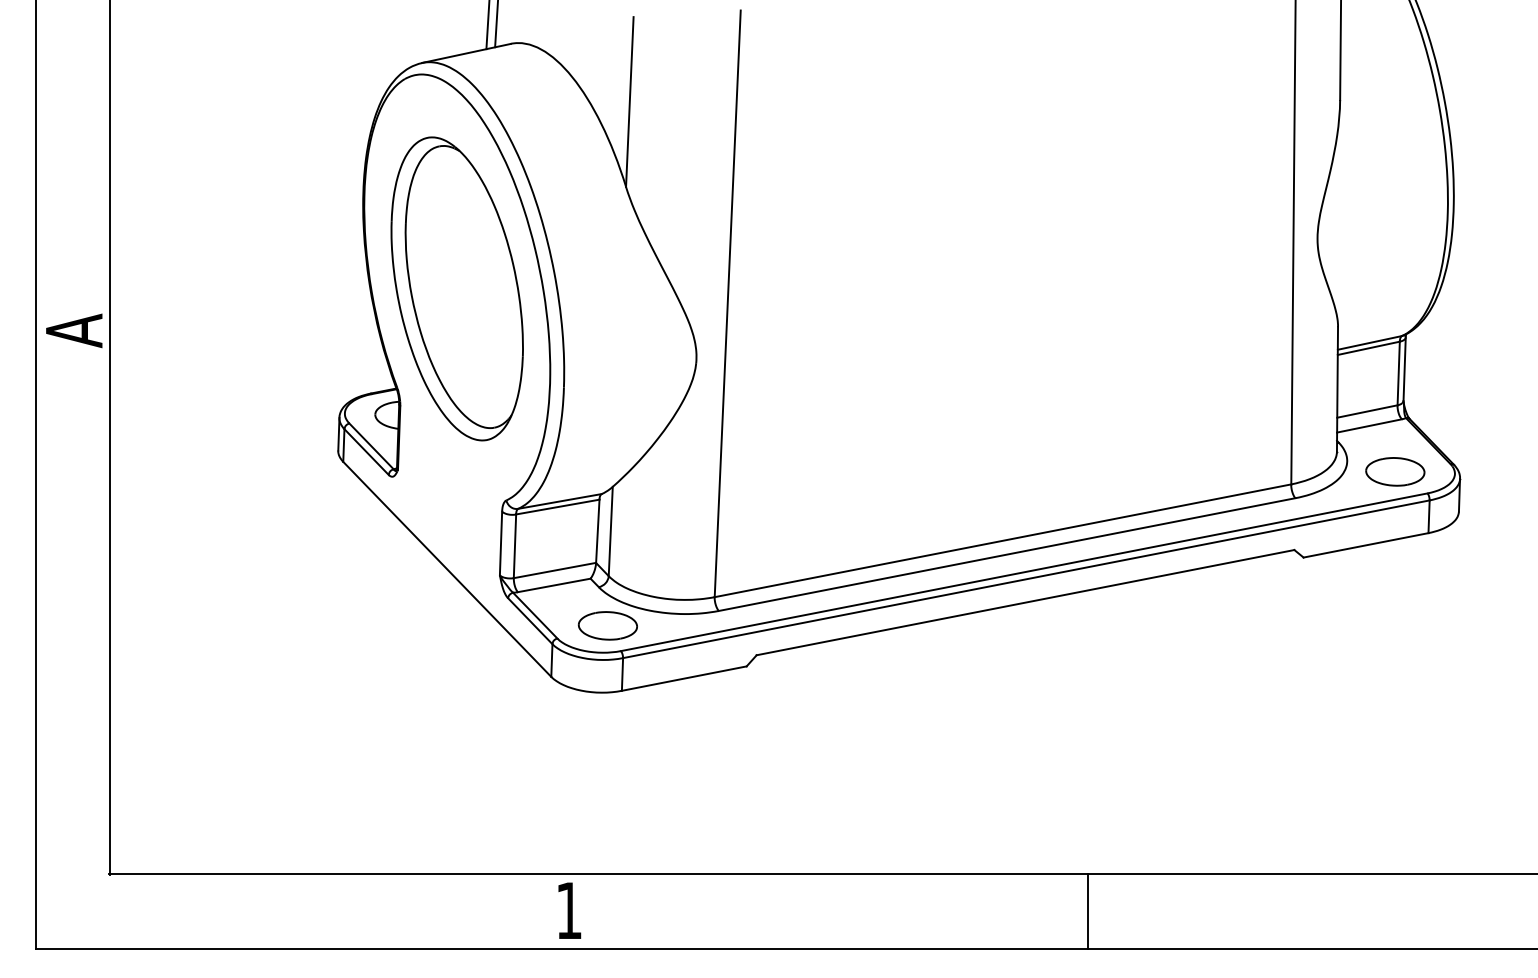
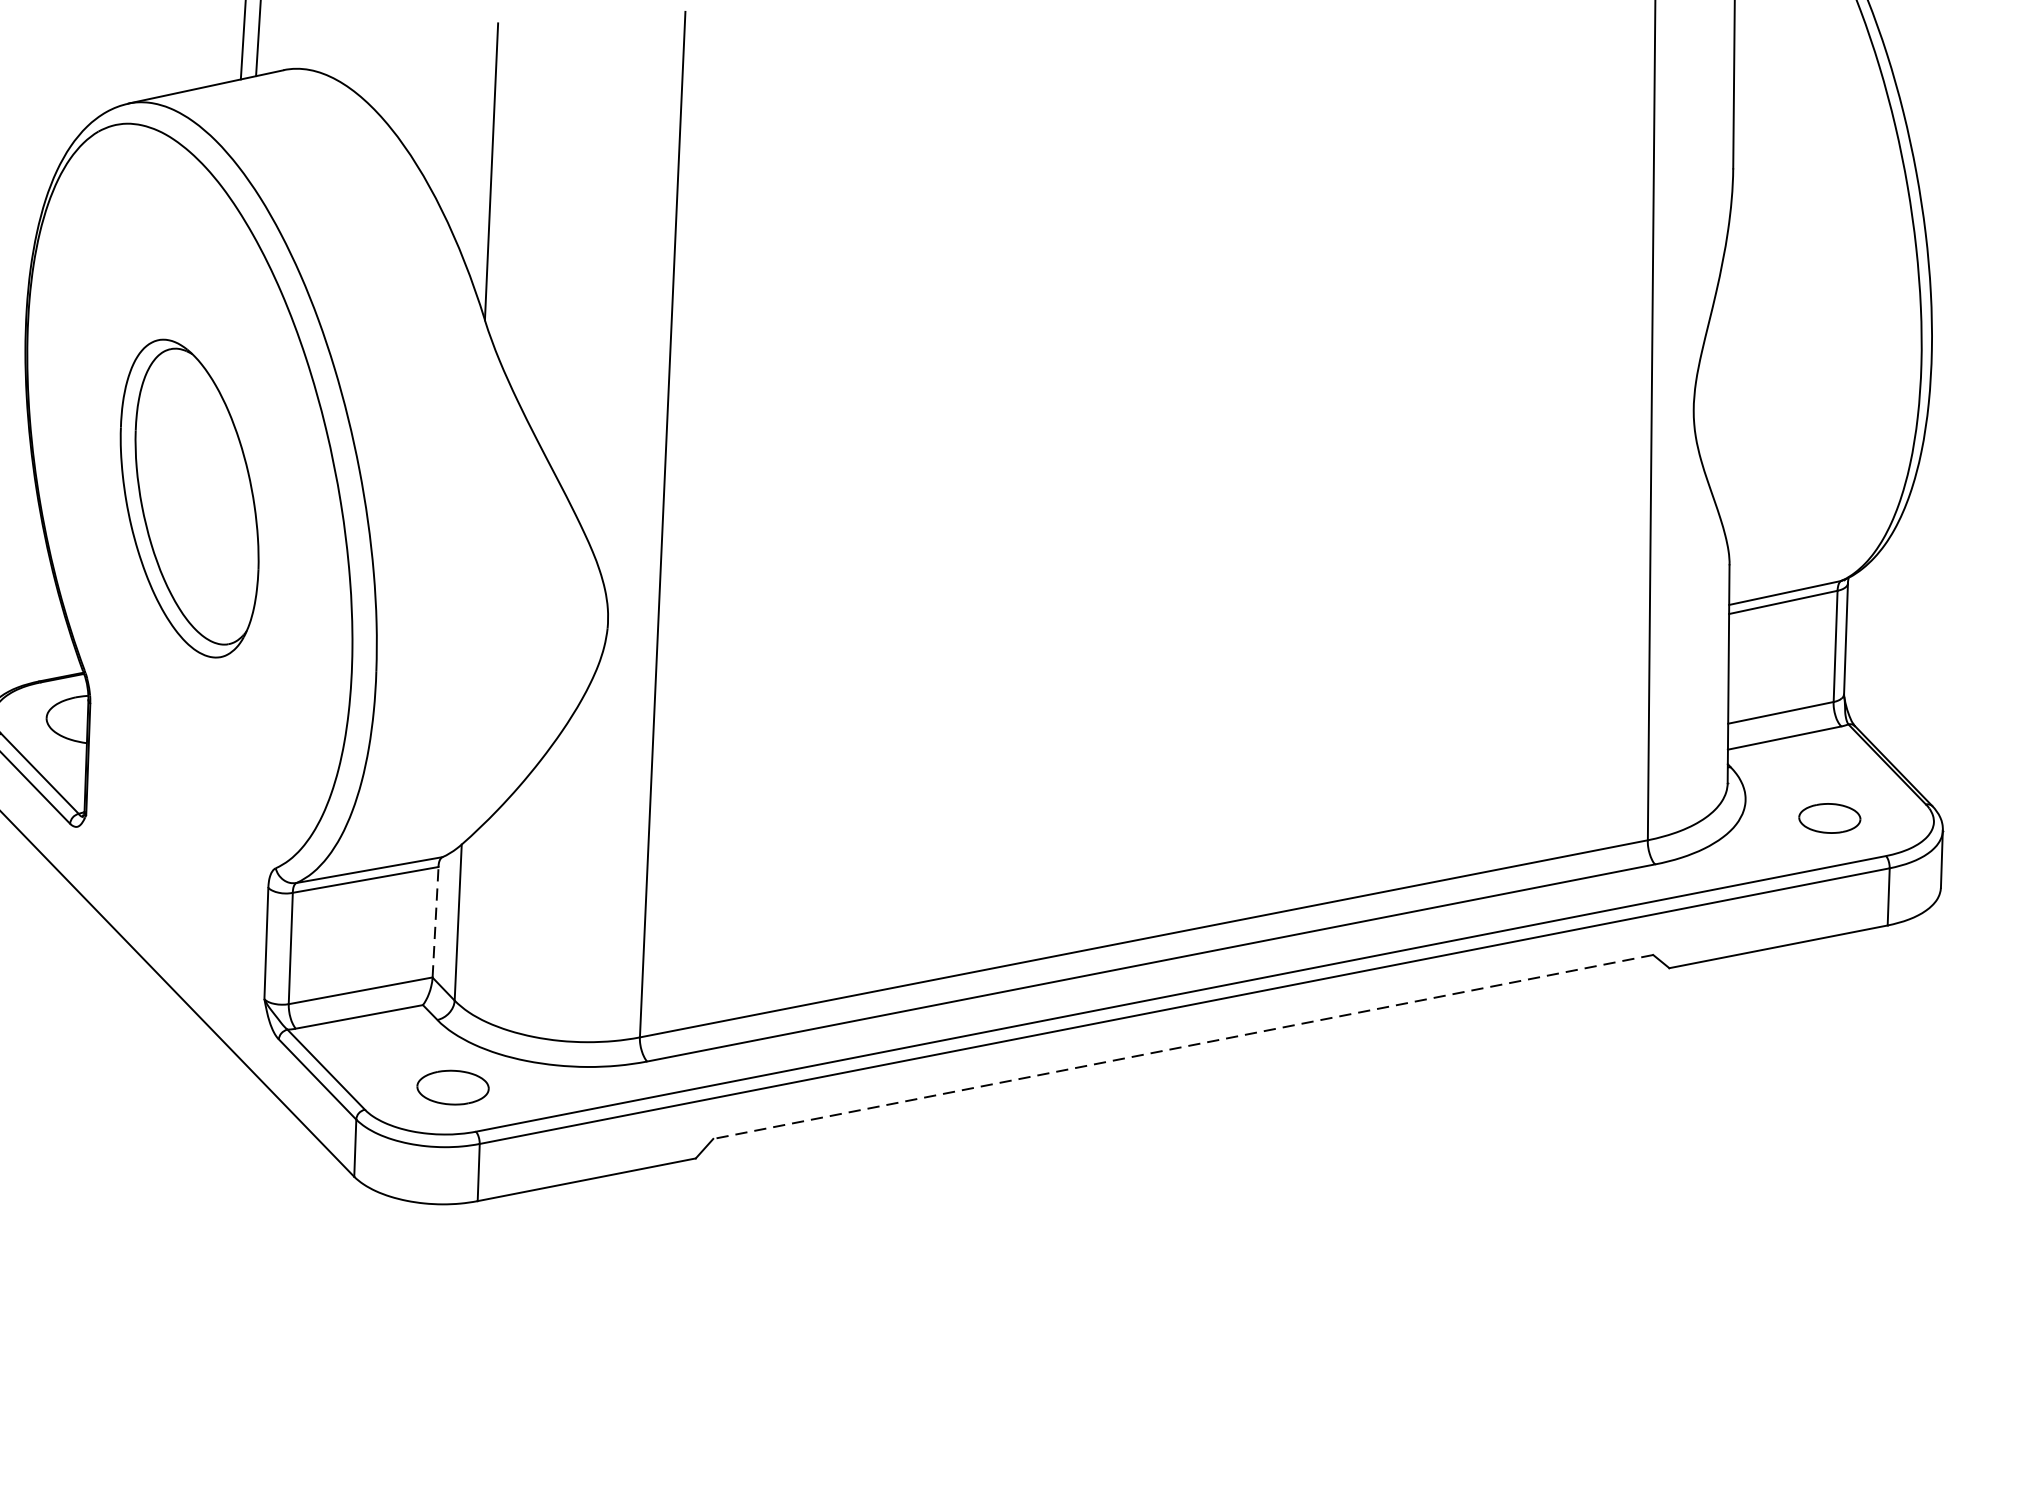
part: (456, 288) -> (188, 497), size x0.6
part: (1395, 471) -> (1830, 817), size x0.6
line: (597, 531) -> (435, 922), solid -> dashed
line: (1025, 602) -> (1183, 1046), solid -> dashed
part: (607, 625) -> (452, 1086), size x0.7

